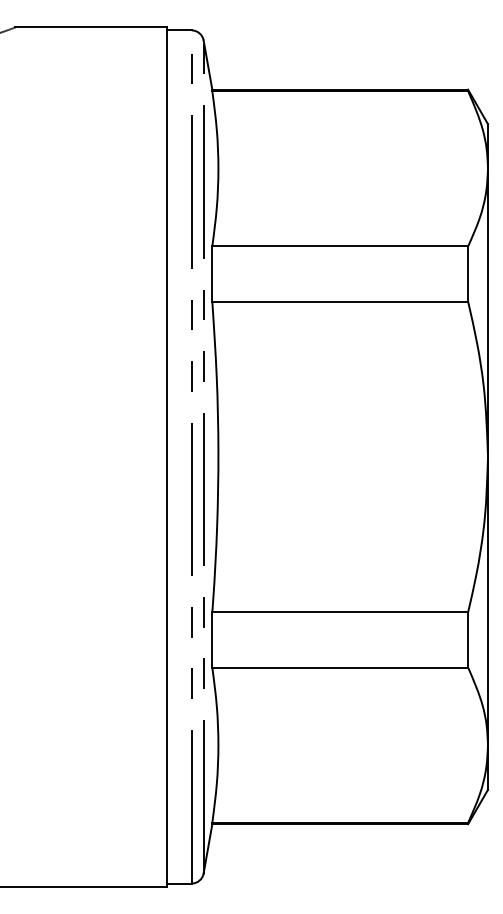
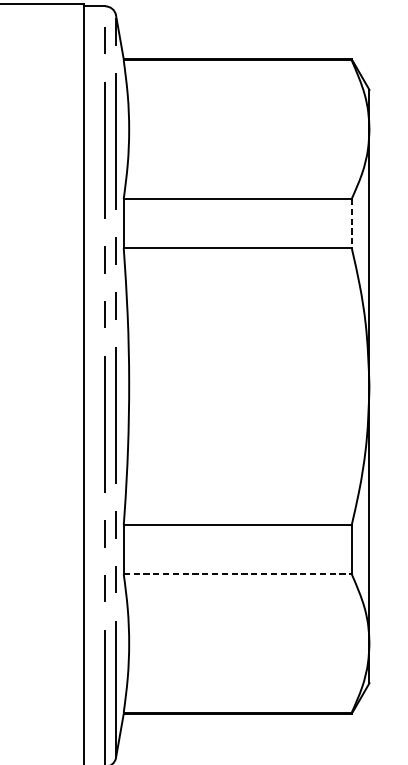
line: (468, 274) -> (352, 223), solid -> dashed
line: (340, 667) -> (237, 574), solid -> dashed

